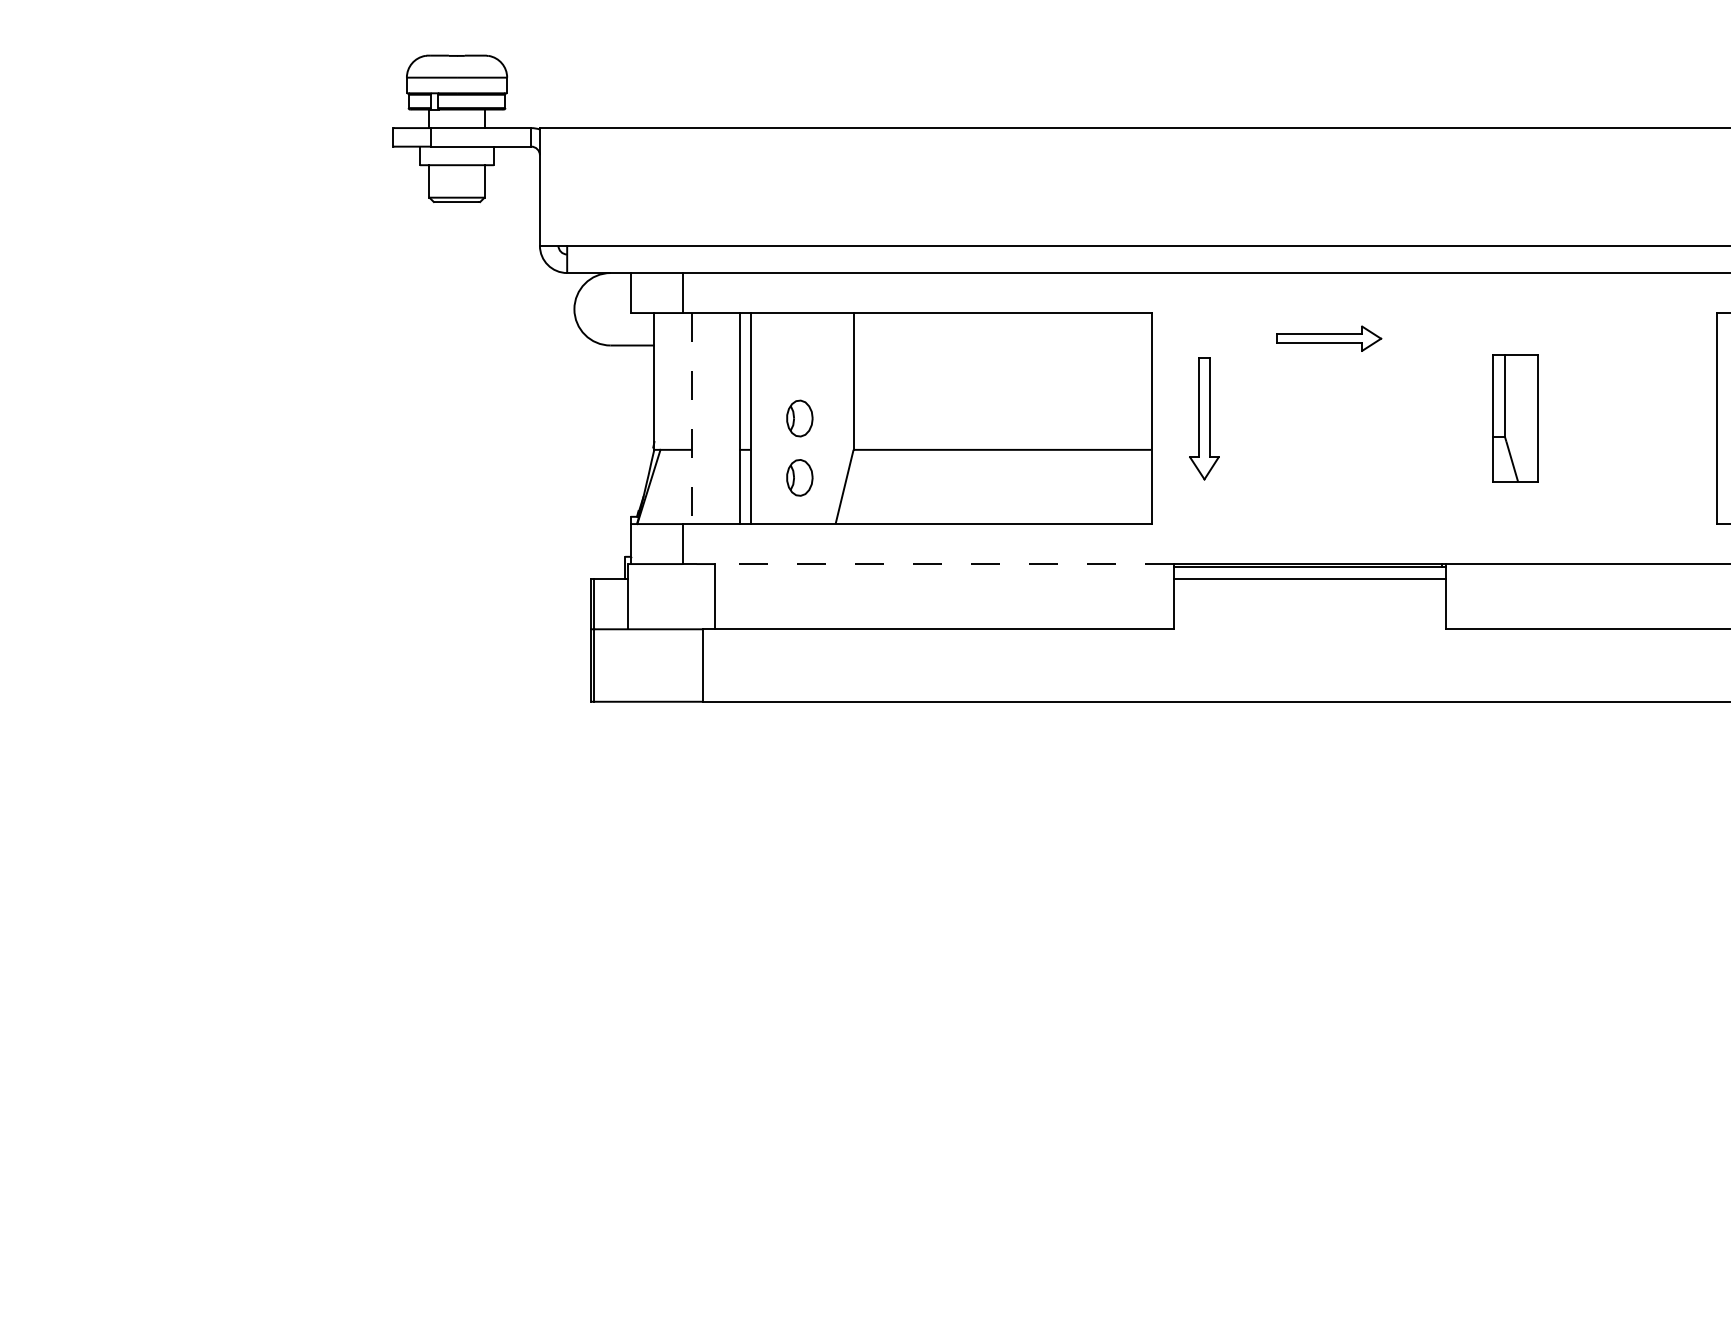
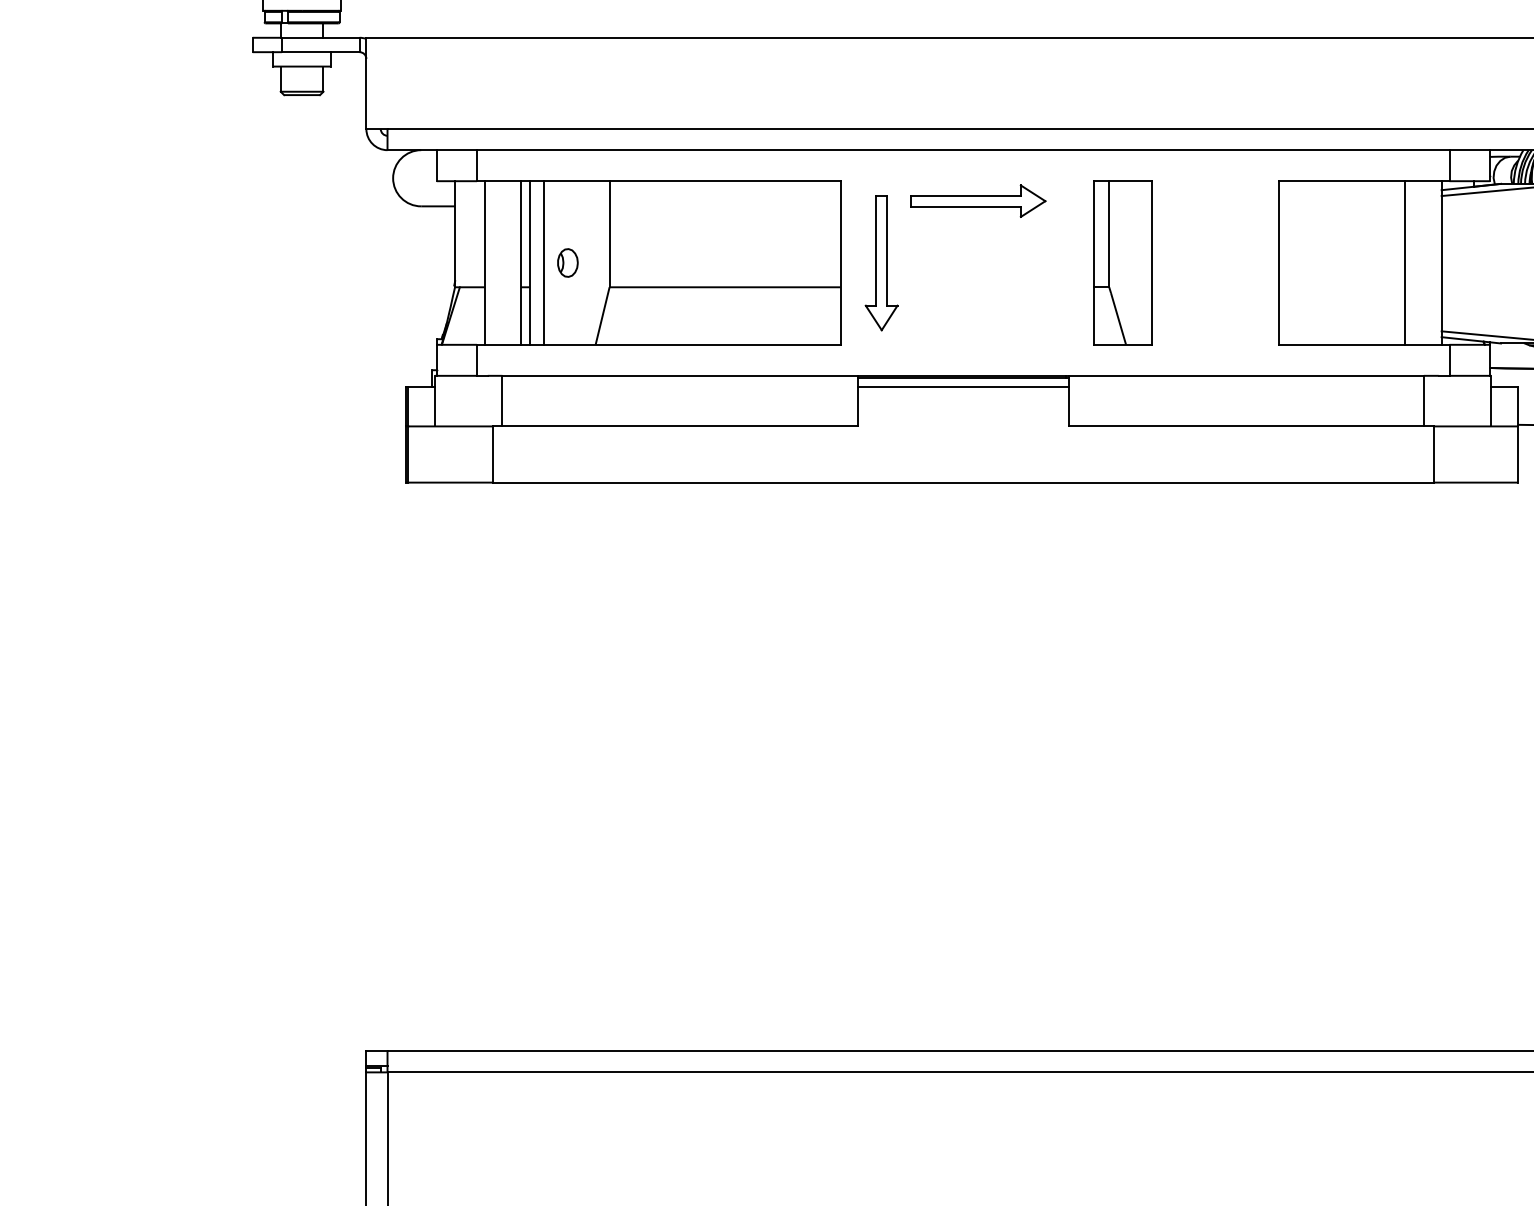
part: (1329, 337) -> (978, 200), size x1.67
line: (768, 417) -> (543, 262), added
part: (1515, 417) -> (1122, 262), size x1.67
line: (692, 419) -> (484, 263), dashed -> solid
part: (1204, 419) -> (881, 263), size x1.43
part: (799, 477) -> (567, 308), removed
line: (945, 563) -> (680, 375), dashed -> solid

